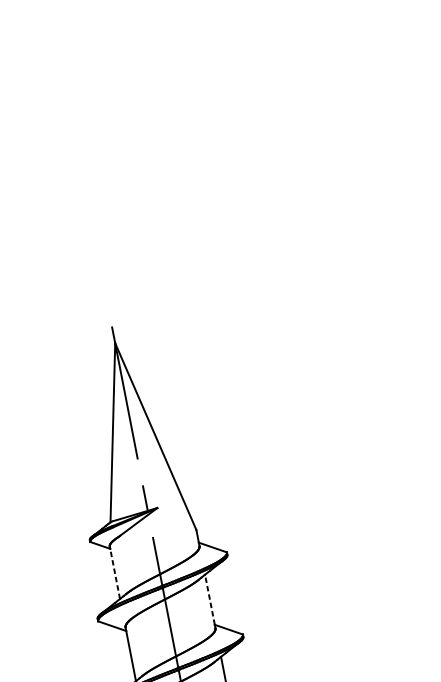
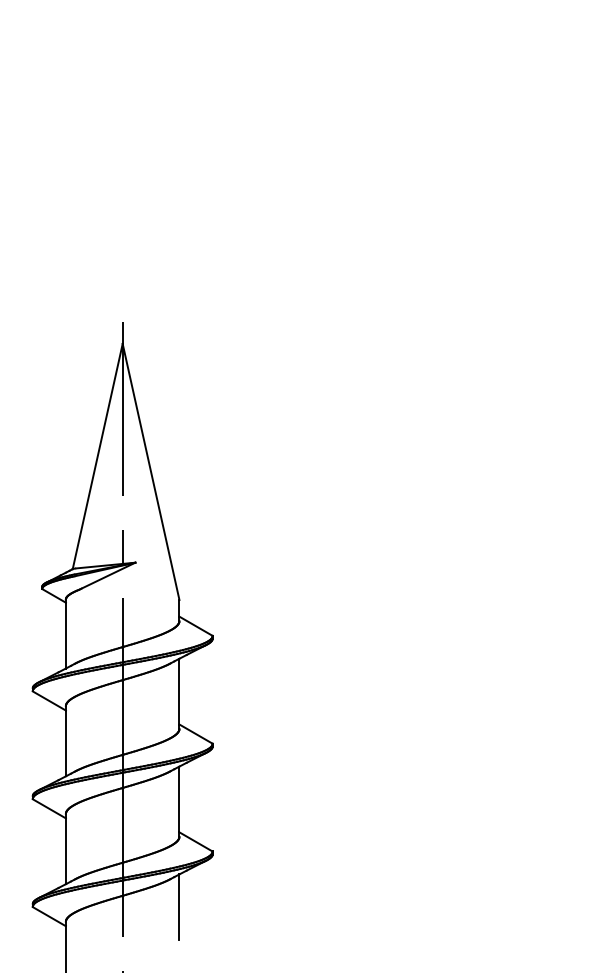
line: (114, 573) -> (65, 635), dashed -> solid
line: (209, 599) -> (179, 691), dashed -> solid

